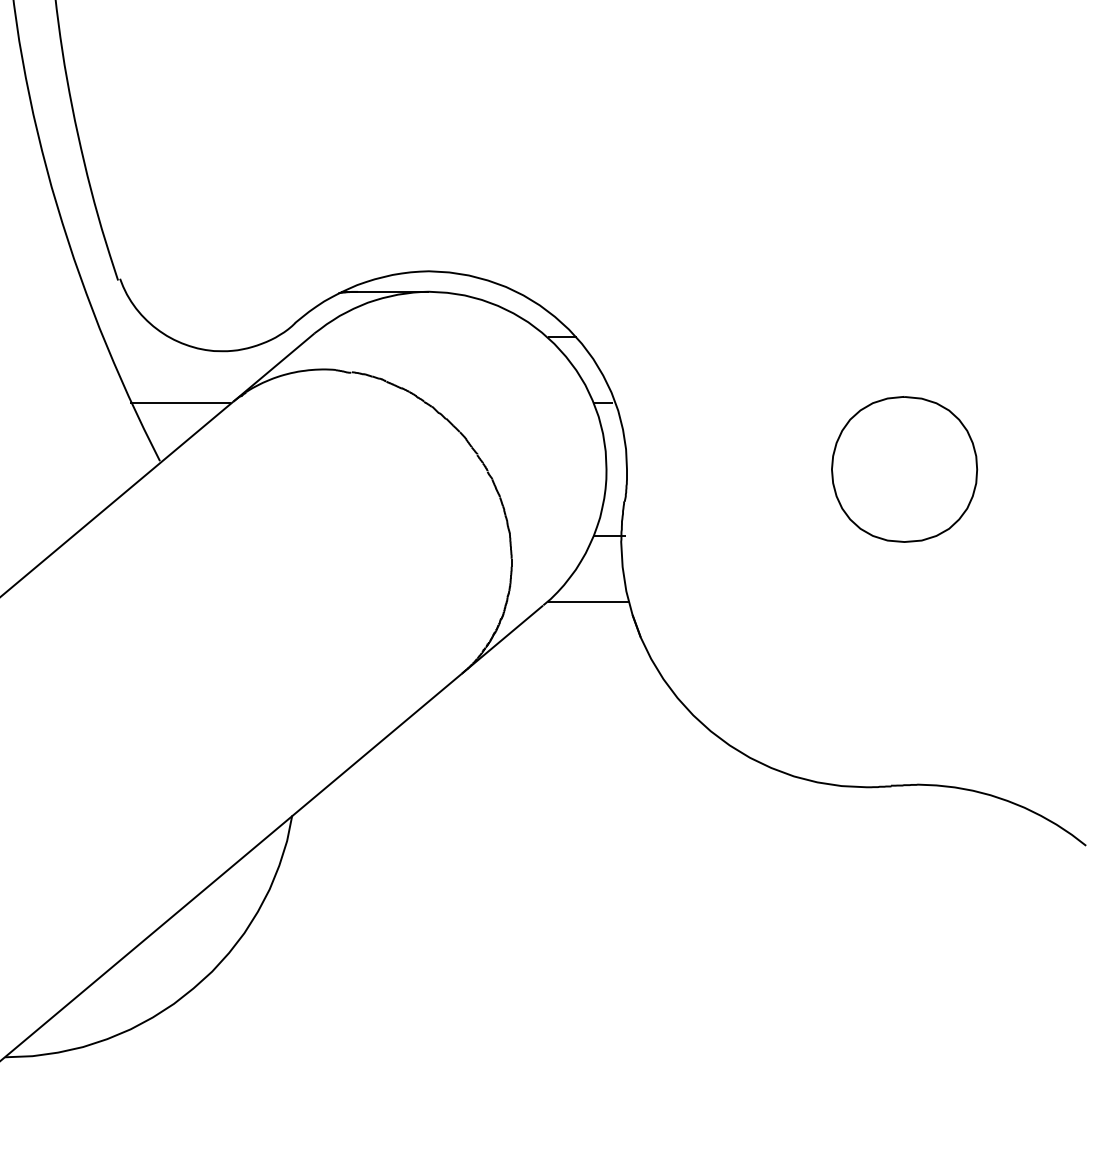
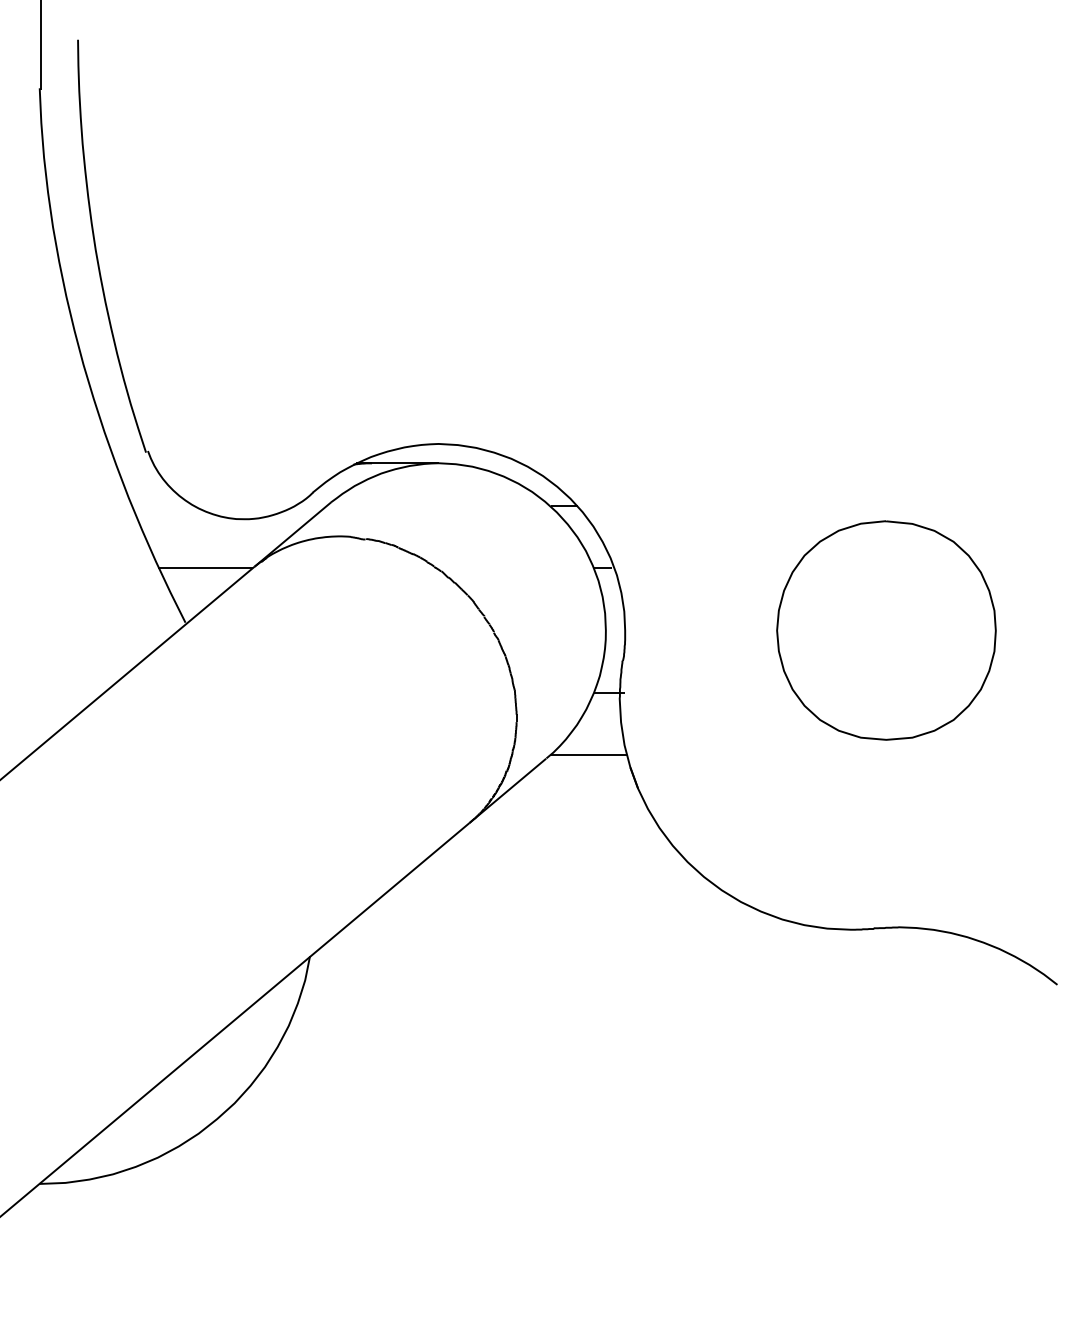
part: (904, 469) -> (886, 630), size x1.6

